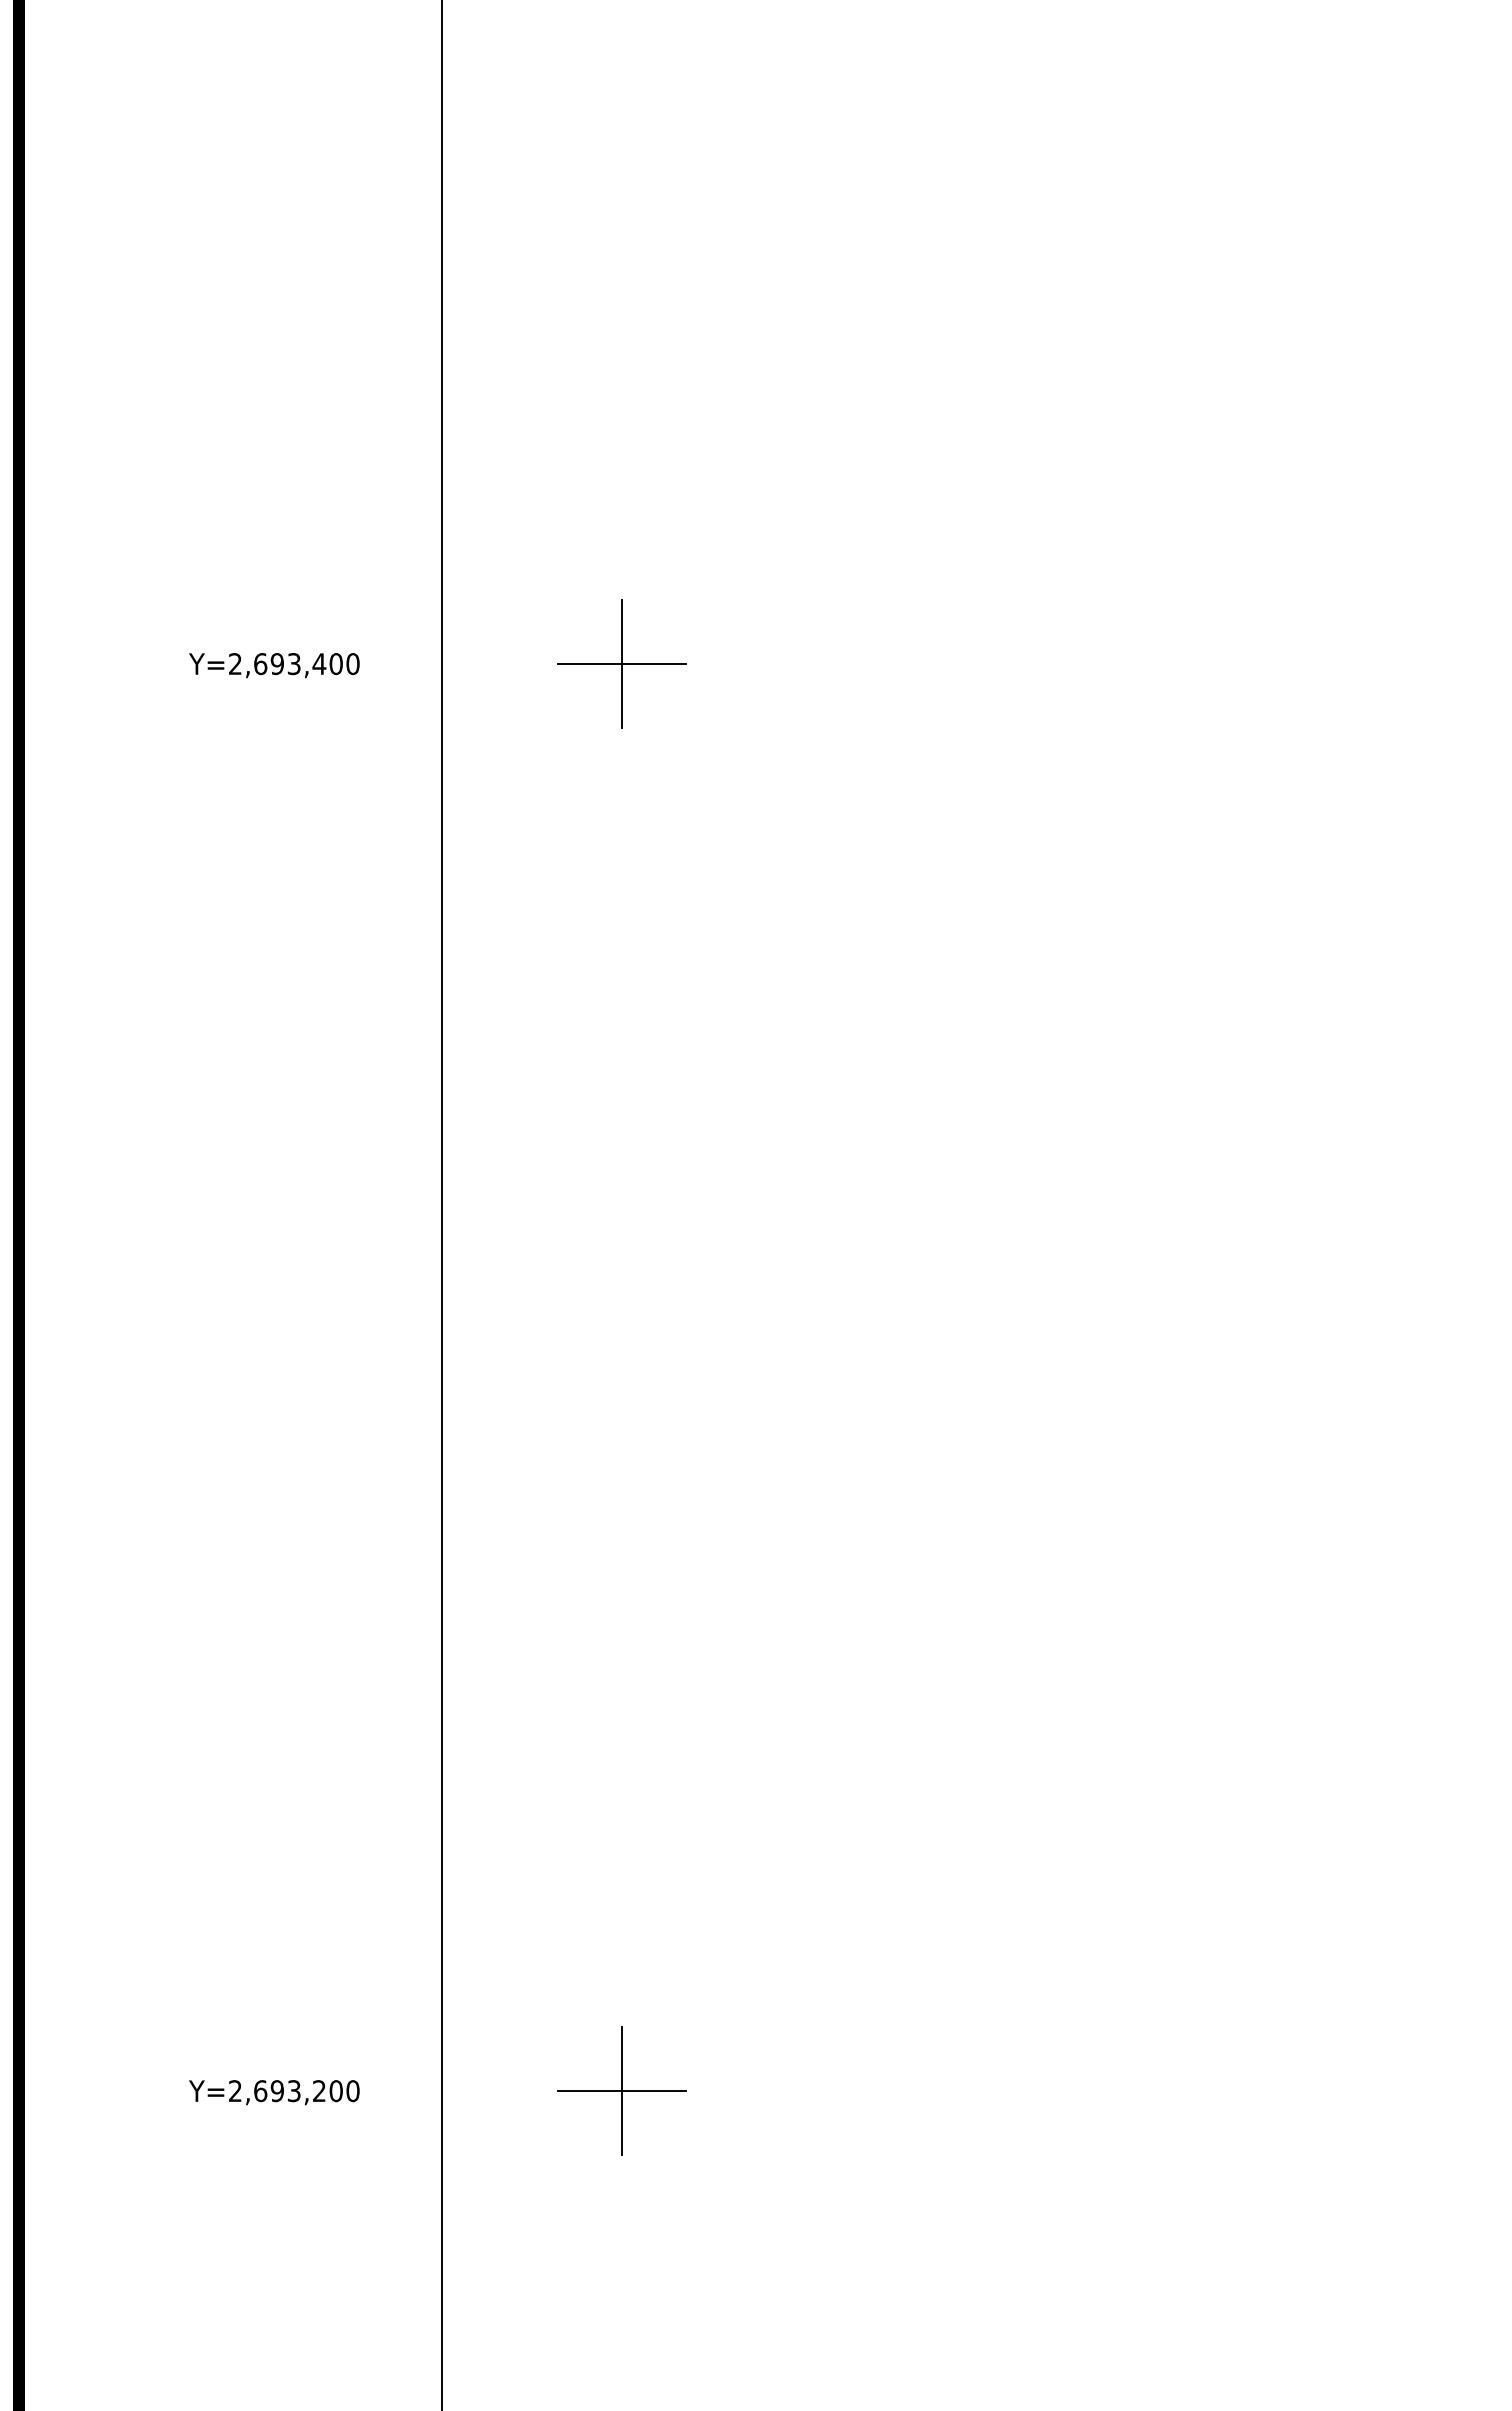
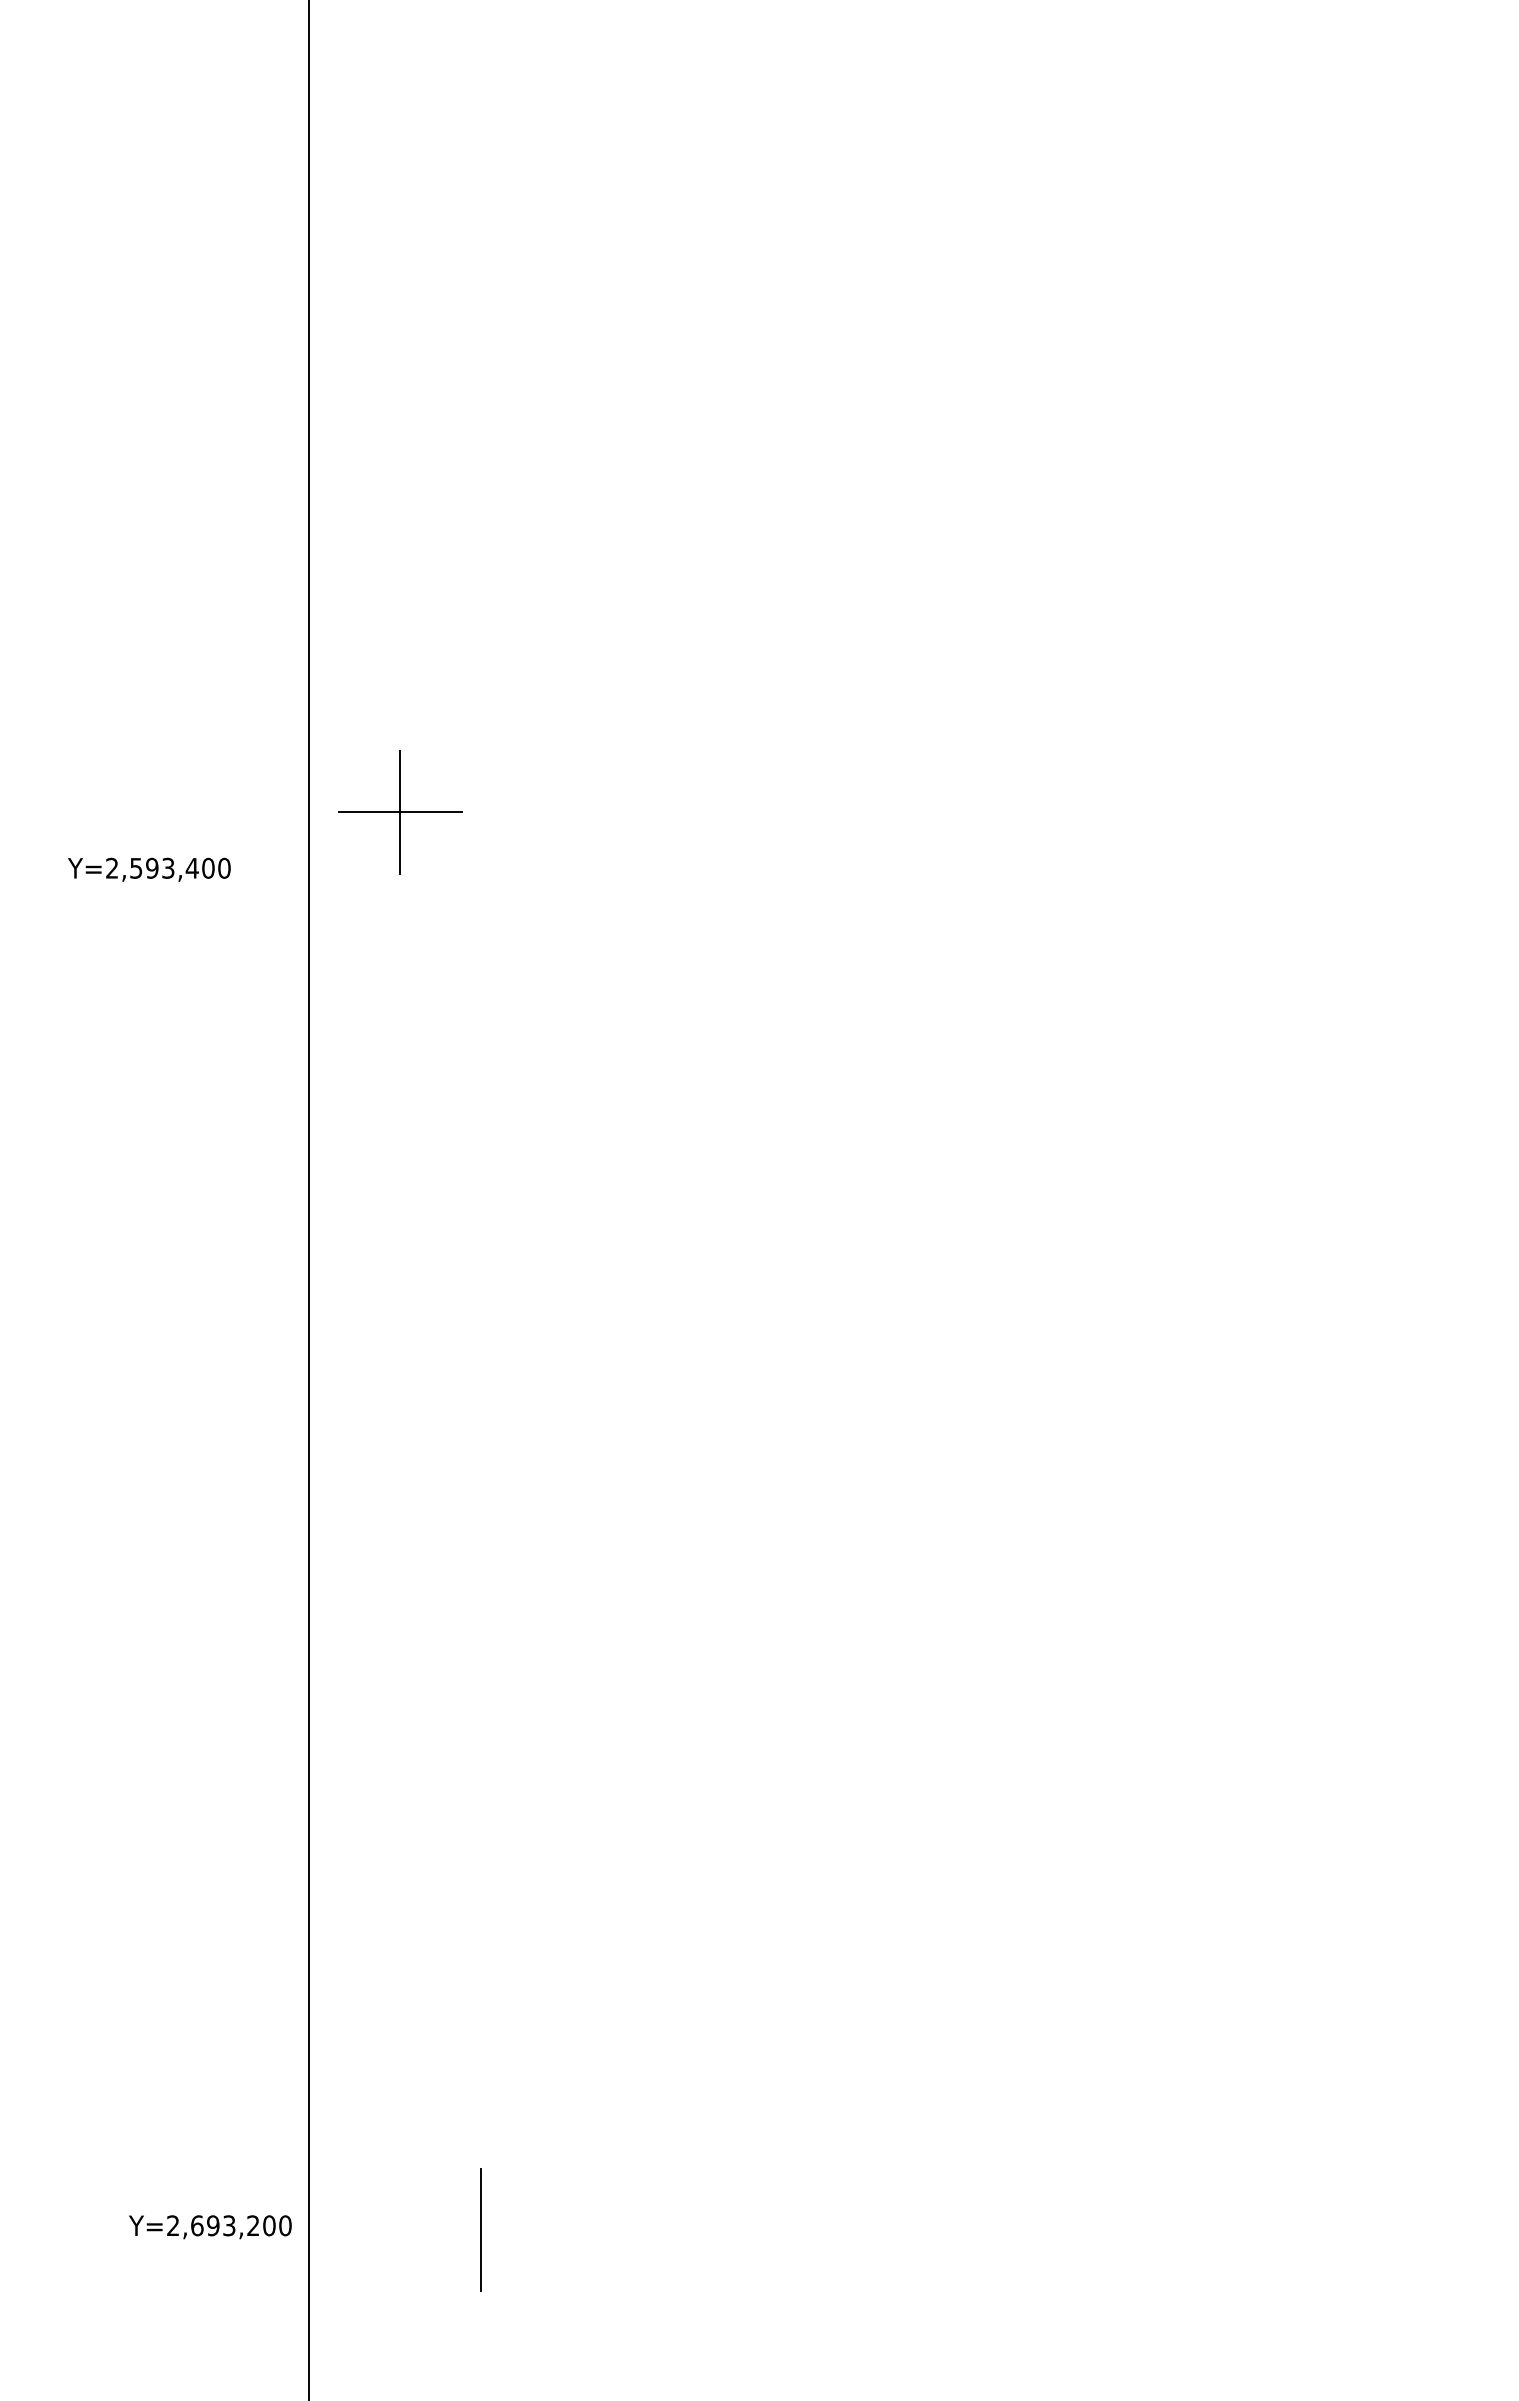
text: (260, 663) -> (136, 867), Y=2,693,400 -> Y=2,593,400
part: (622, 664) -> (400, 812), moved
line: (621, 2090) -> (480, 2229), removed
text: (274, 2092) -> (210, 2227), moved

